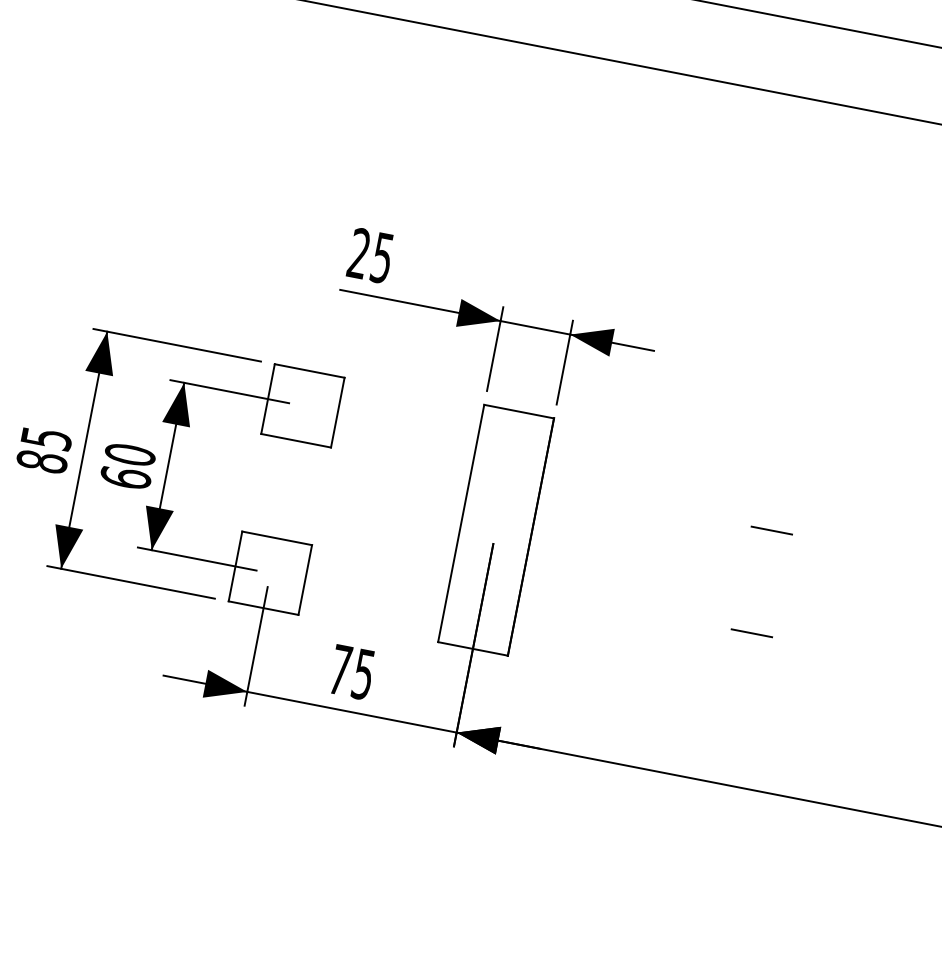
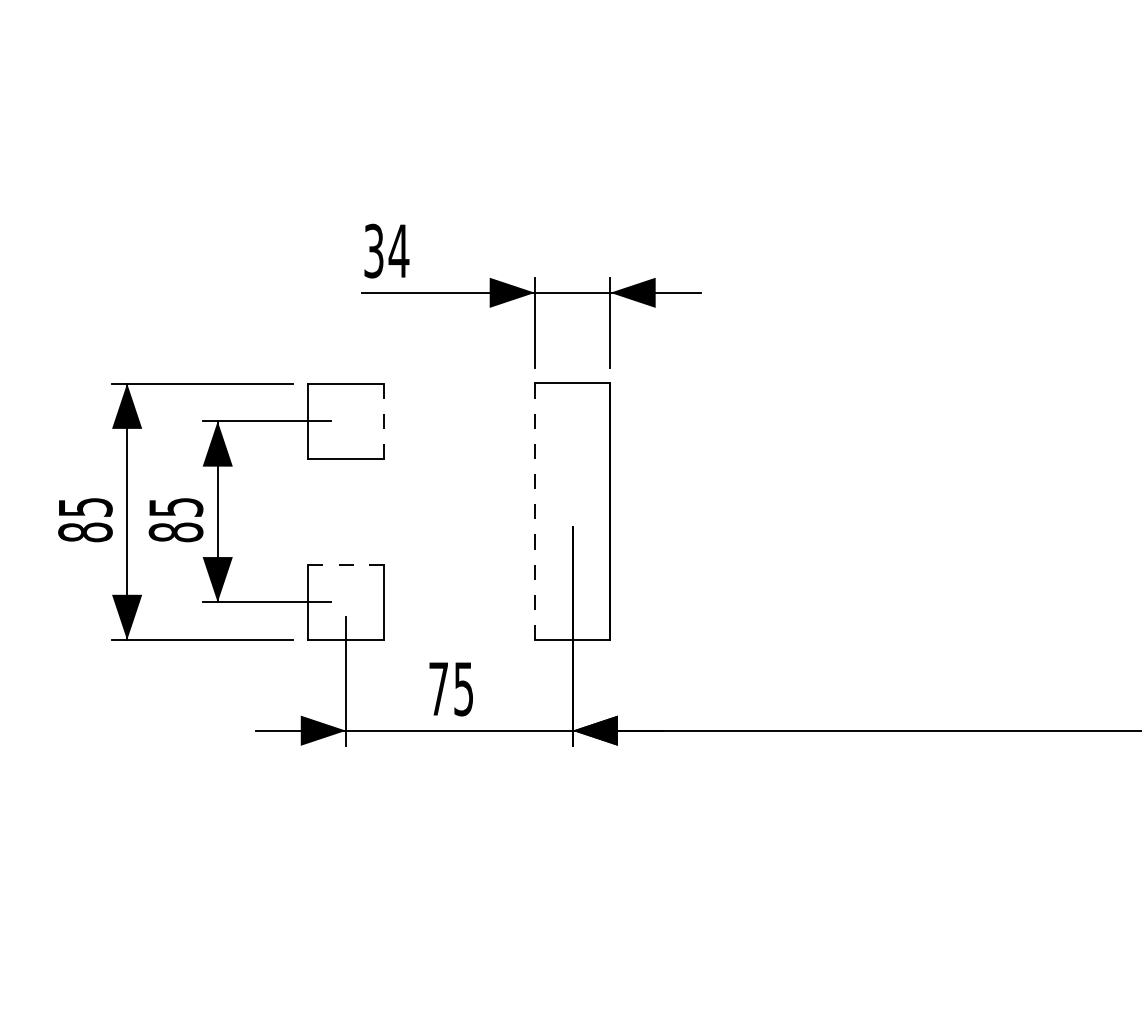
text: (370, 256) -> (386, 251), 25 -> 34
line: (337, 412) -> (383, 421), solid -> dashed
text: (127, 466) -> (175, 519), 60 -> 85
line: (460, 524) -> (534, 512), solid -> dashed
line: (772, 530) -> (860, 456), removed
line: (277, 538) -> (346, 564), solid -> dashed
line: (752, 633) -> (860, 567), removed

